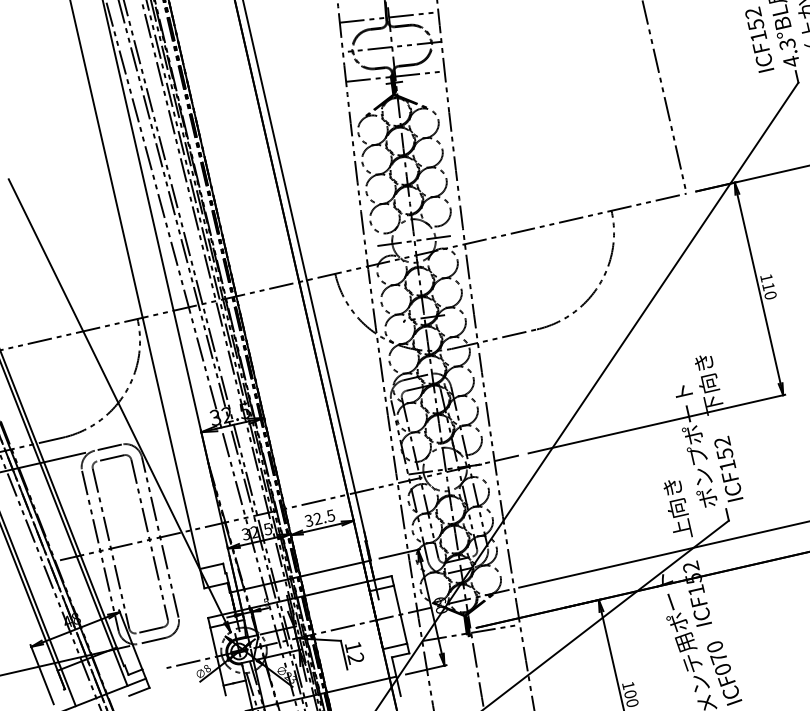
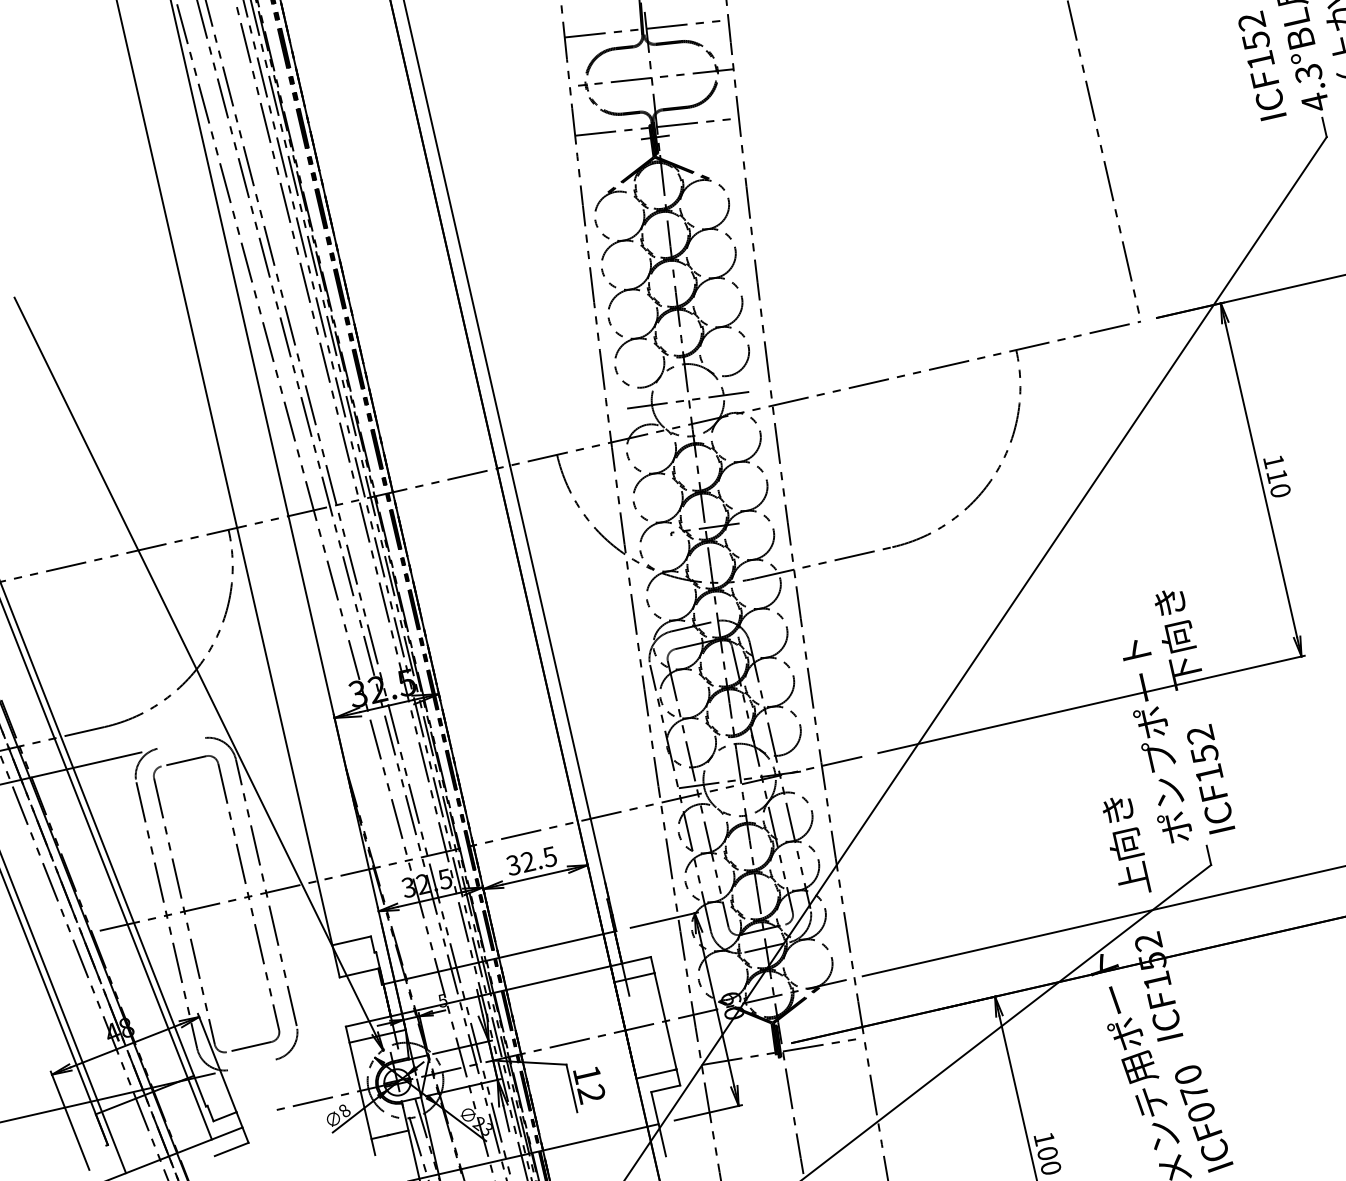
line: (107, 447) -> (178, 743), removed
line: (151, 640) -> (251, 1064), removed

